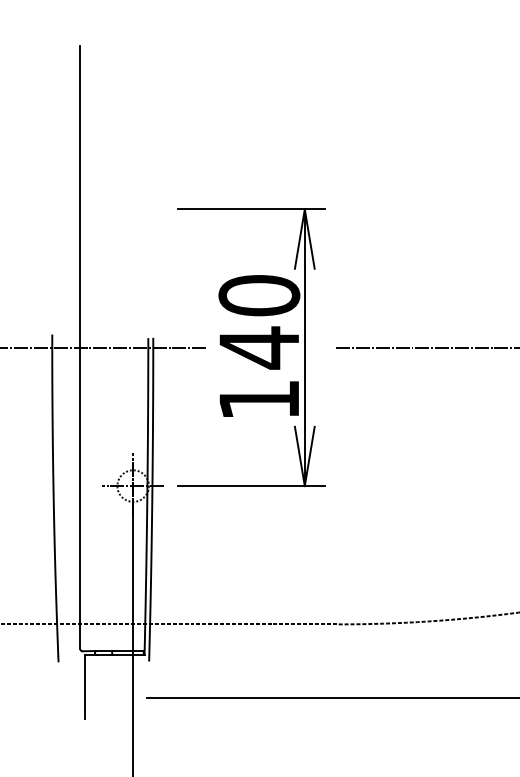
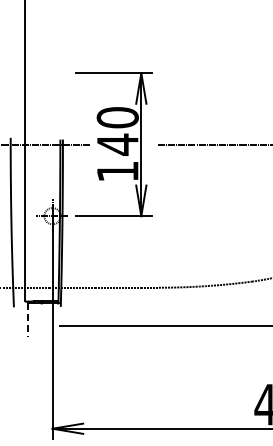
line: (84, 687) -> (27, 320), solid -> dashed

